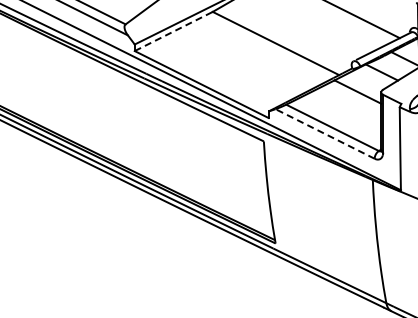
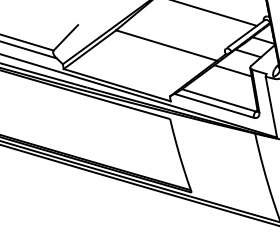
line: (173, 31) -> (89, 49), dashed -> solid
line: (324, 133) -> (213, 105), dashed -> solid

